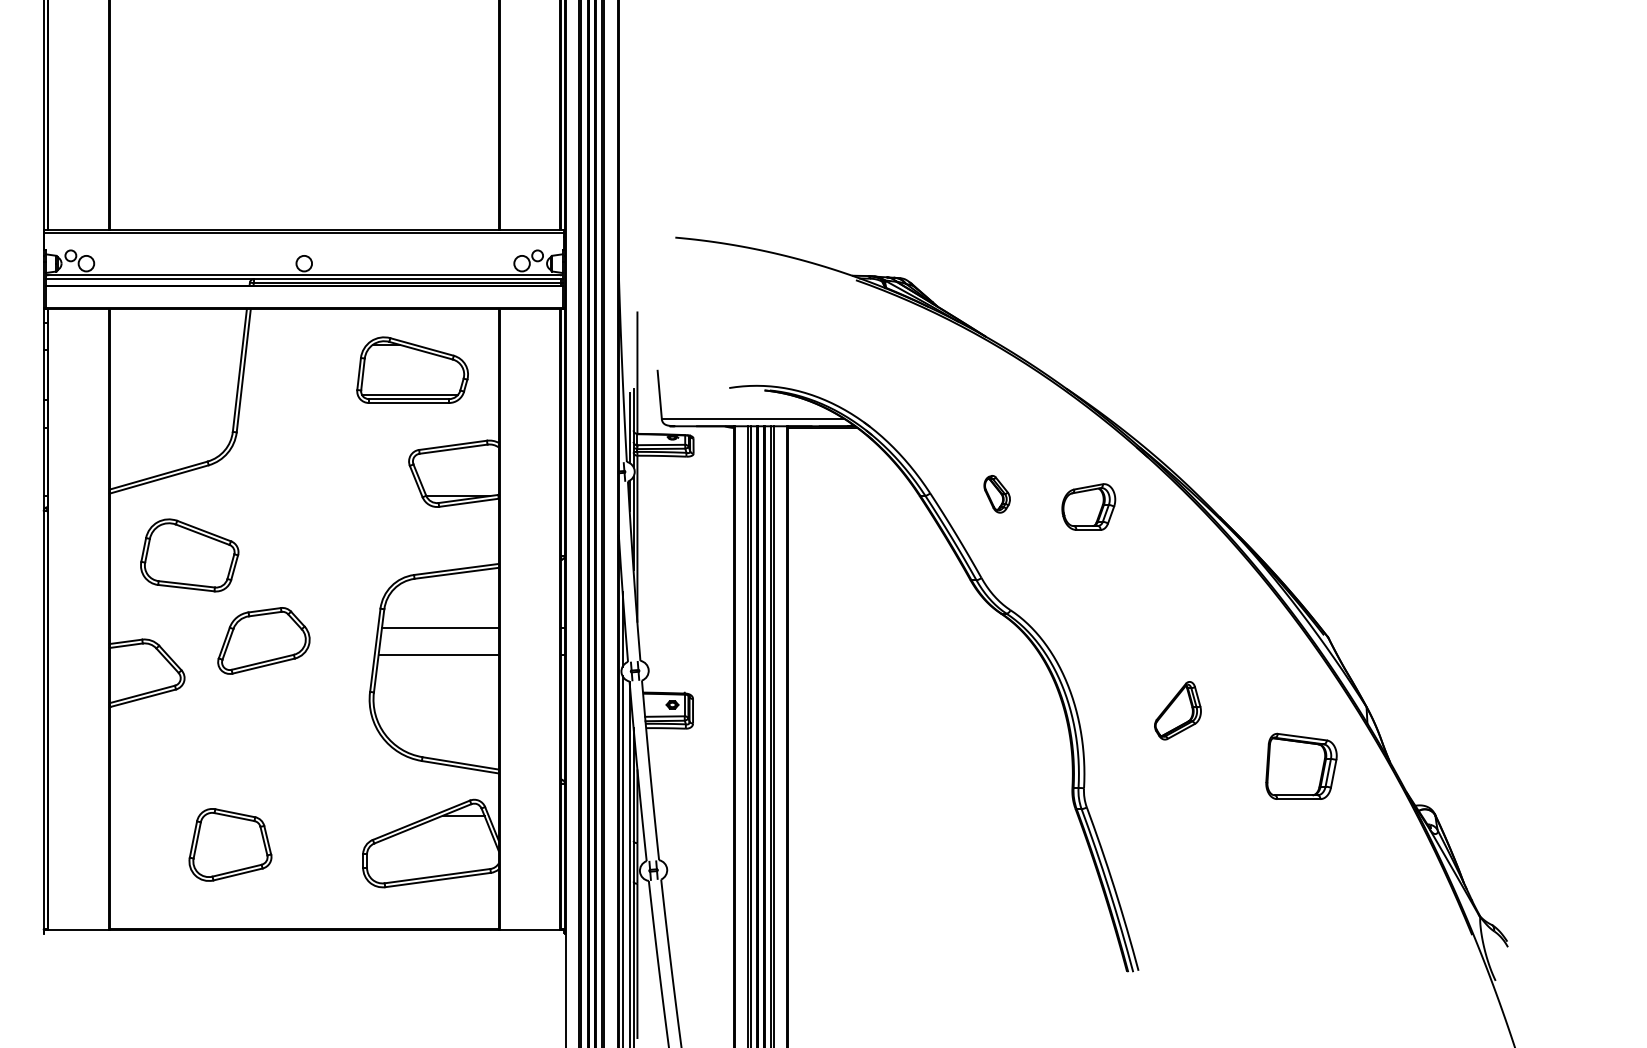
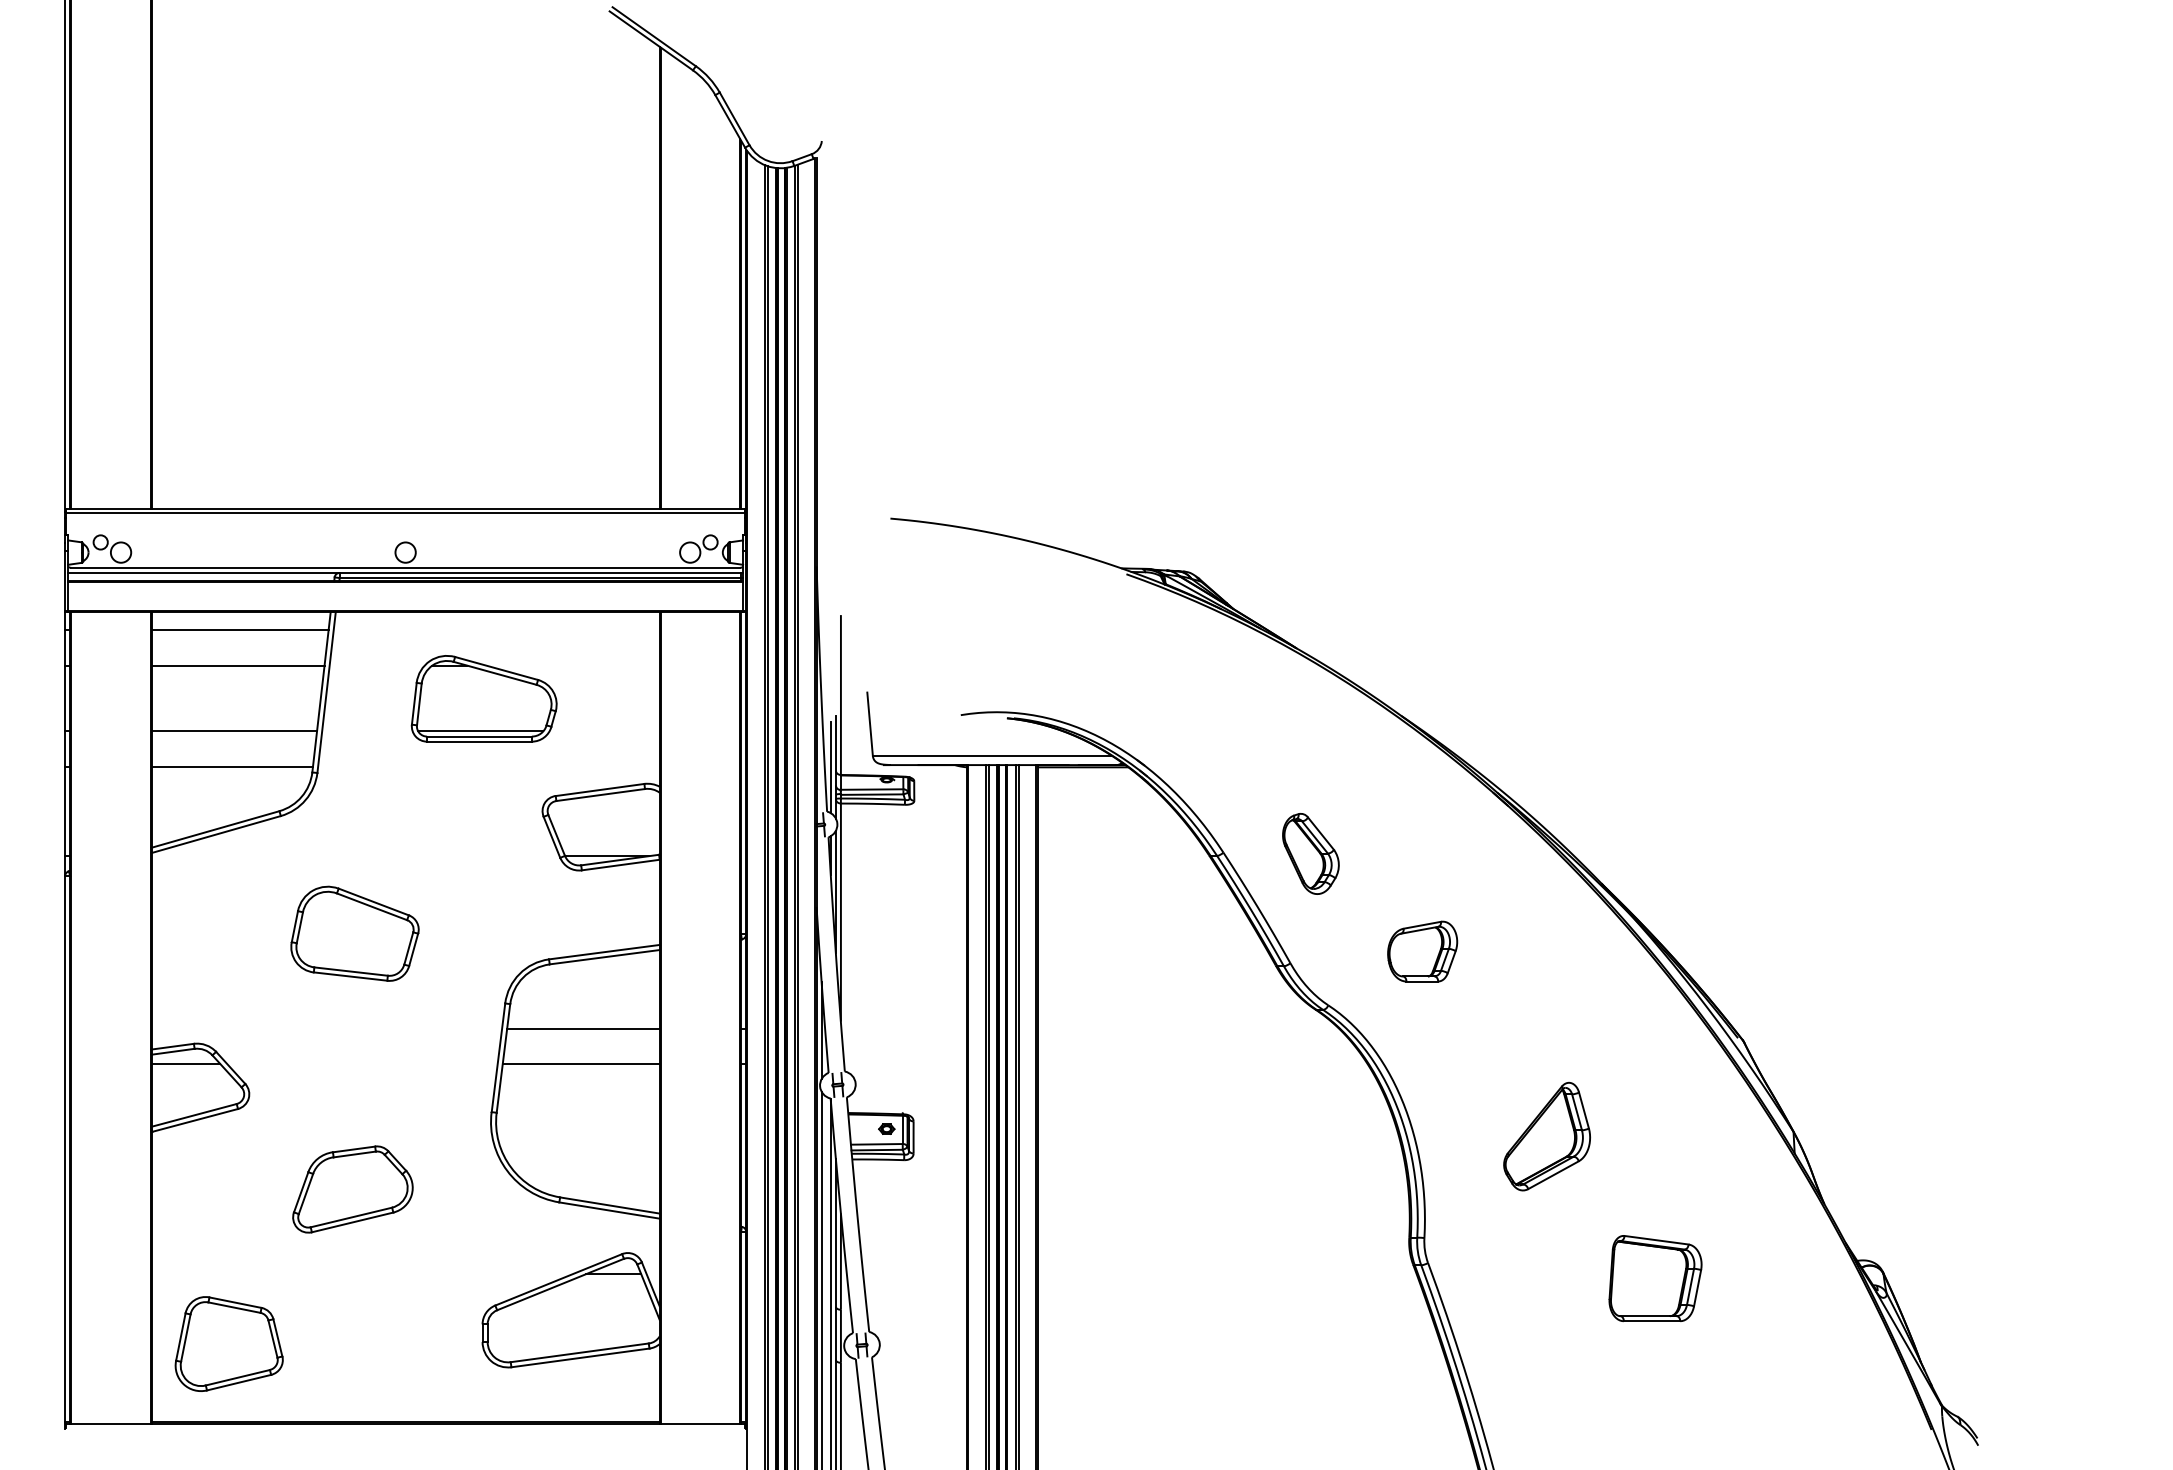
line: (177, 323) -> (239, 630), added
line: (175, 350) -> (237, 665), added
part: (412, 369) -> (483, 698), moved
line: (173, 400) -> (234, 731), added
line: (170, 427) -> (231, 766), added
part: (996, 493) -> (1310, 853), size x1.67
part: (1088, 506) -> (1422, 951), moved
part: (189, 555) -> (354, 933), moved
part: (263, 640) -> (352, 1189), moved
line: (135, 655) -> (185, 1064), added
part: (1177, 710) -> (1546, 1136), size x1.43
part: (1301, 766) -> (1655, 1278), moved
part: (229, 844) -> (228, 1343), moved

